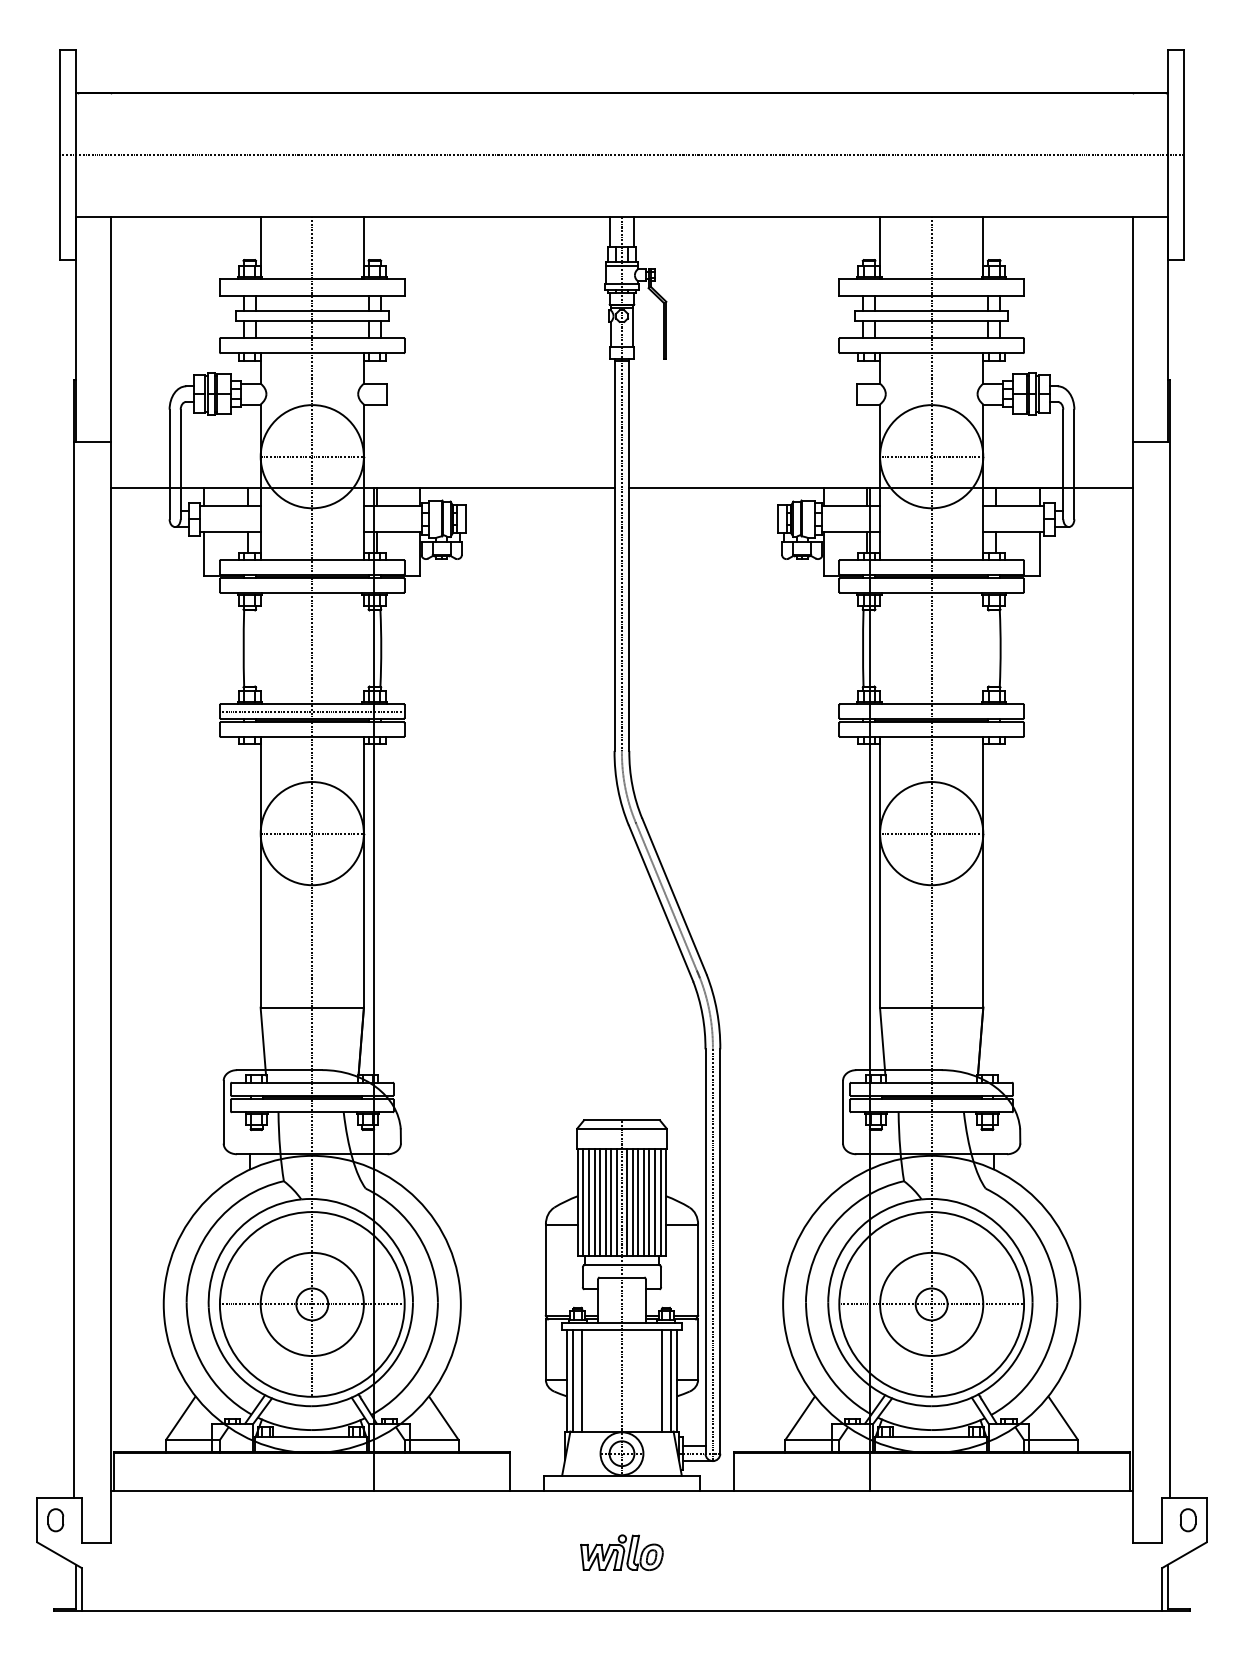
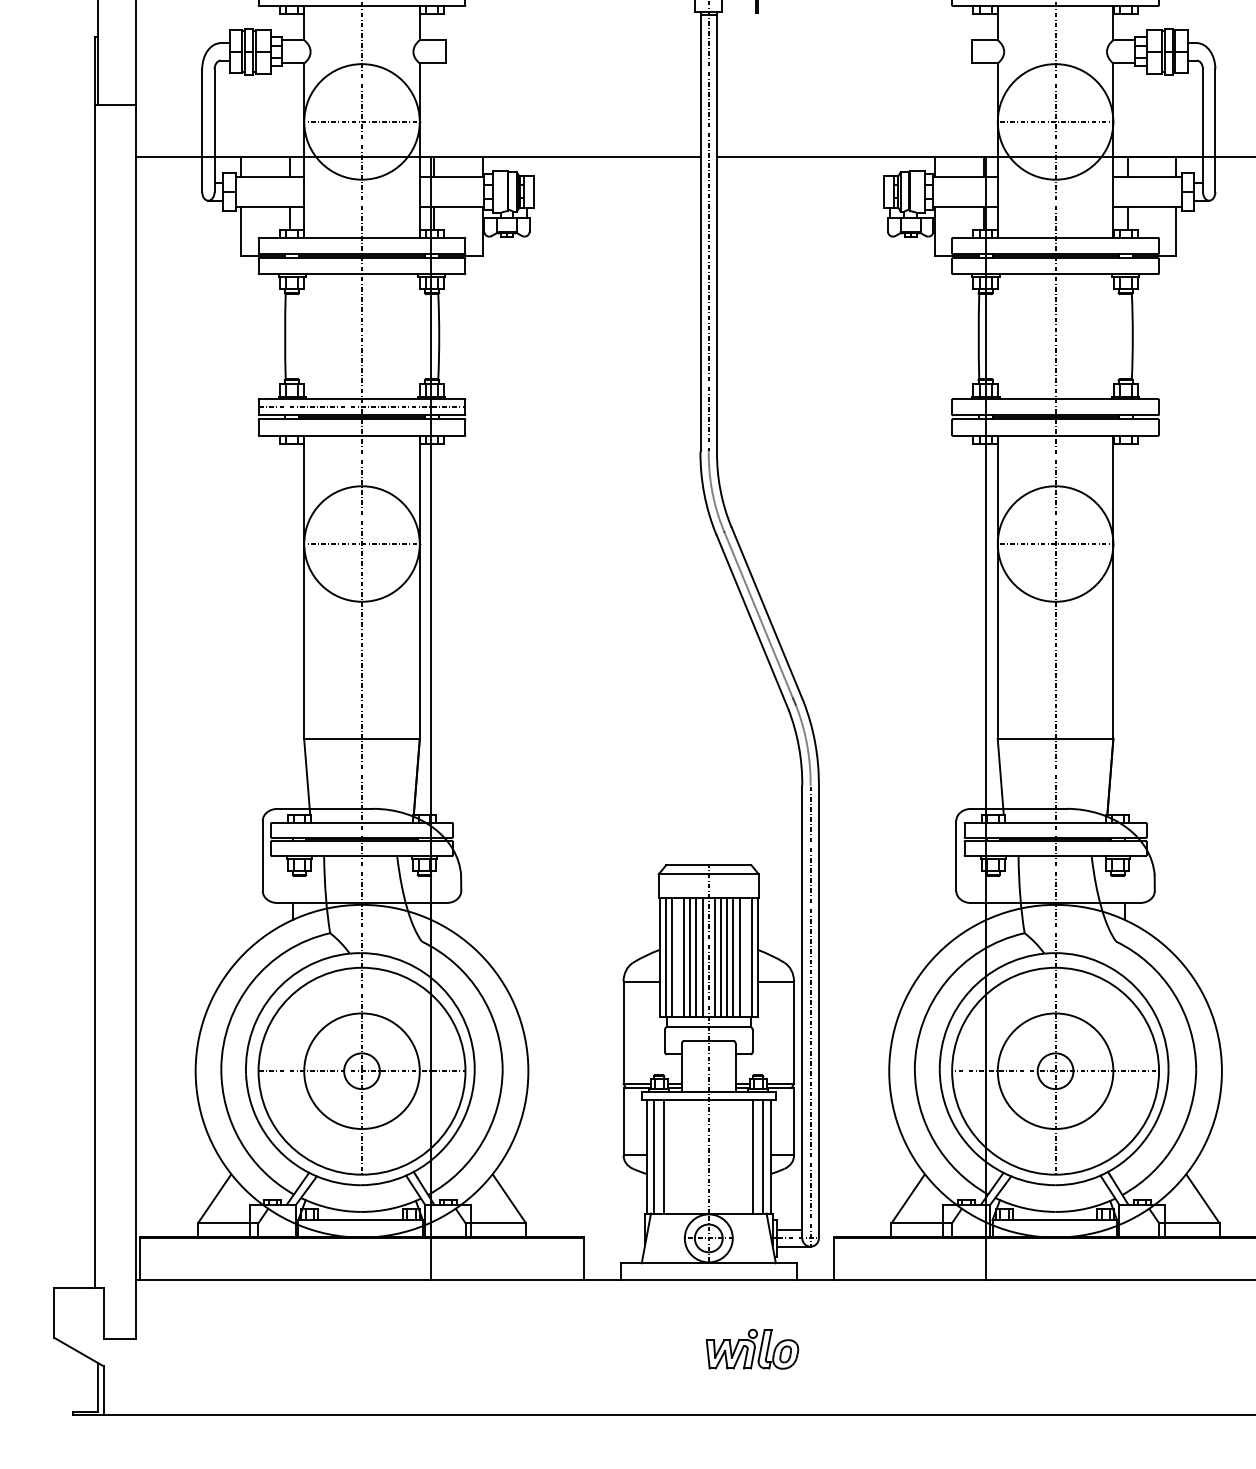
line: (594, 1202) -> (678, 957), removed
line: (654, 1202) -> (745, 957), removed
part: (55, 1520) -> (74, 1313), removed
part: (621, 1552) -> (751, 1349), moved

